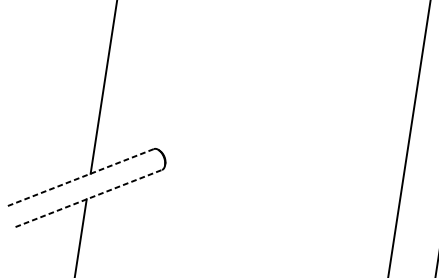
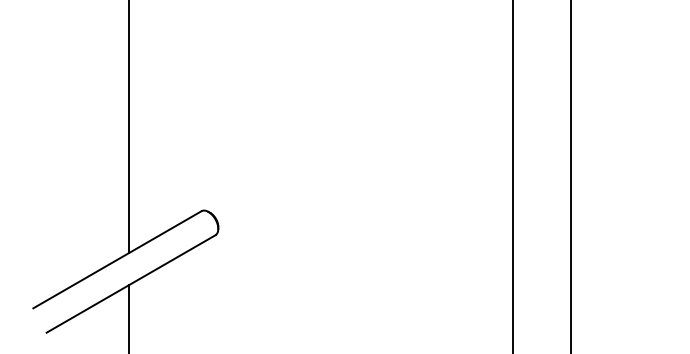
line: (80, 177) -> (117, 259), dashed -> solid
line: (89, 198) -> (131, 283), dashed -> solid

